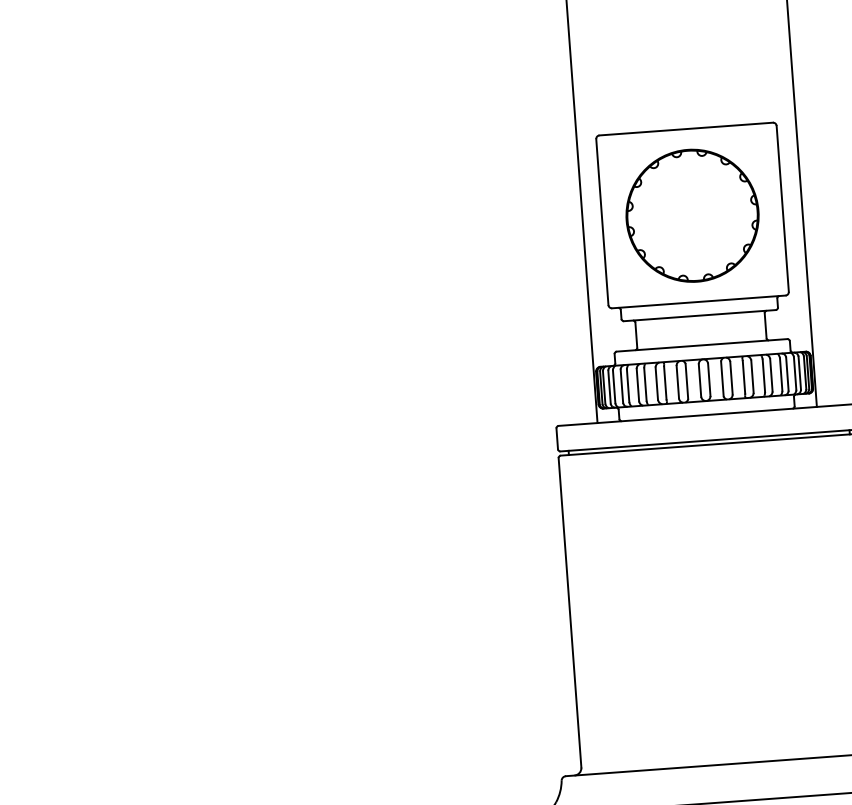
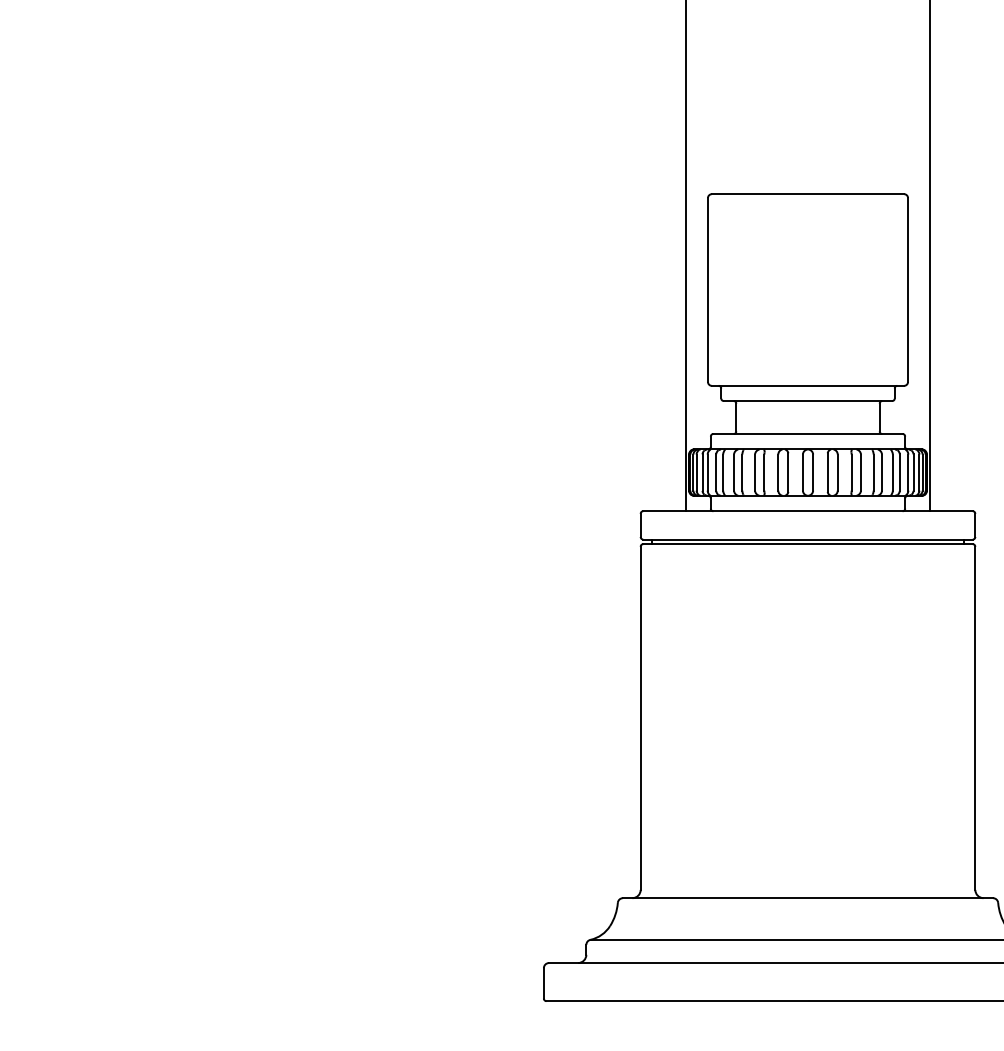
part: (692, 215) -> (807, 290), removed

